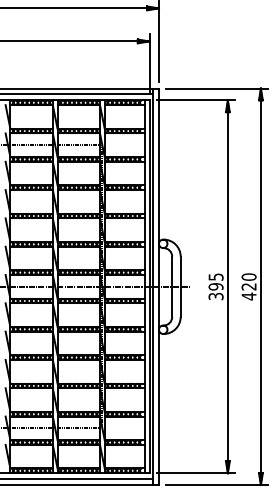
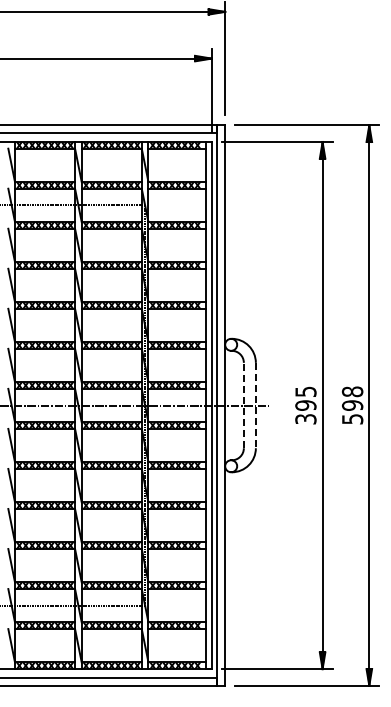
line: (171, 286) -> (243, 405), solid -> dashed
line: (180, 286) -> (255, 405), solid -> dashed
text: (249, 286) -> (352, 405), 420 -> 598

